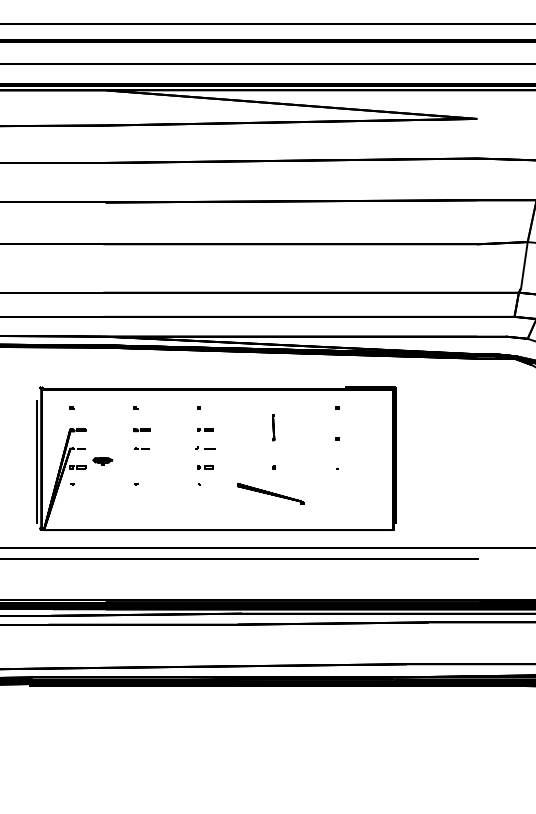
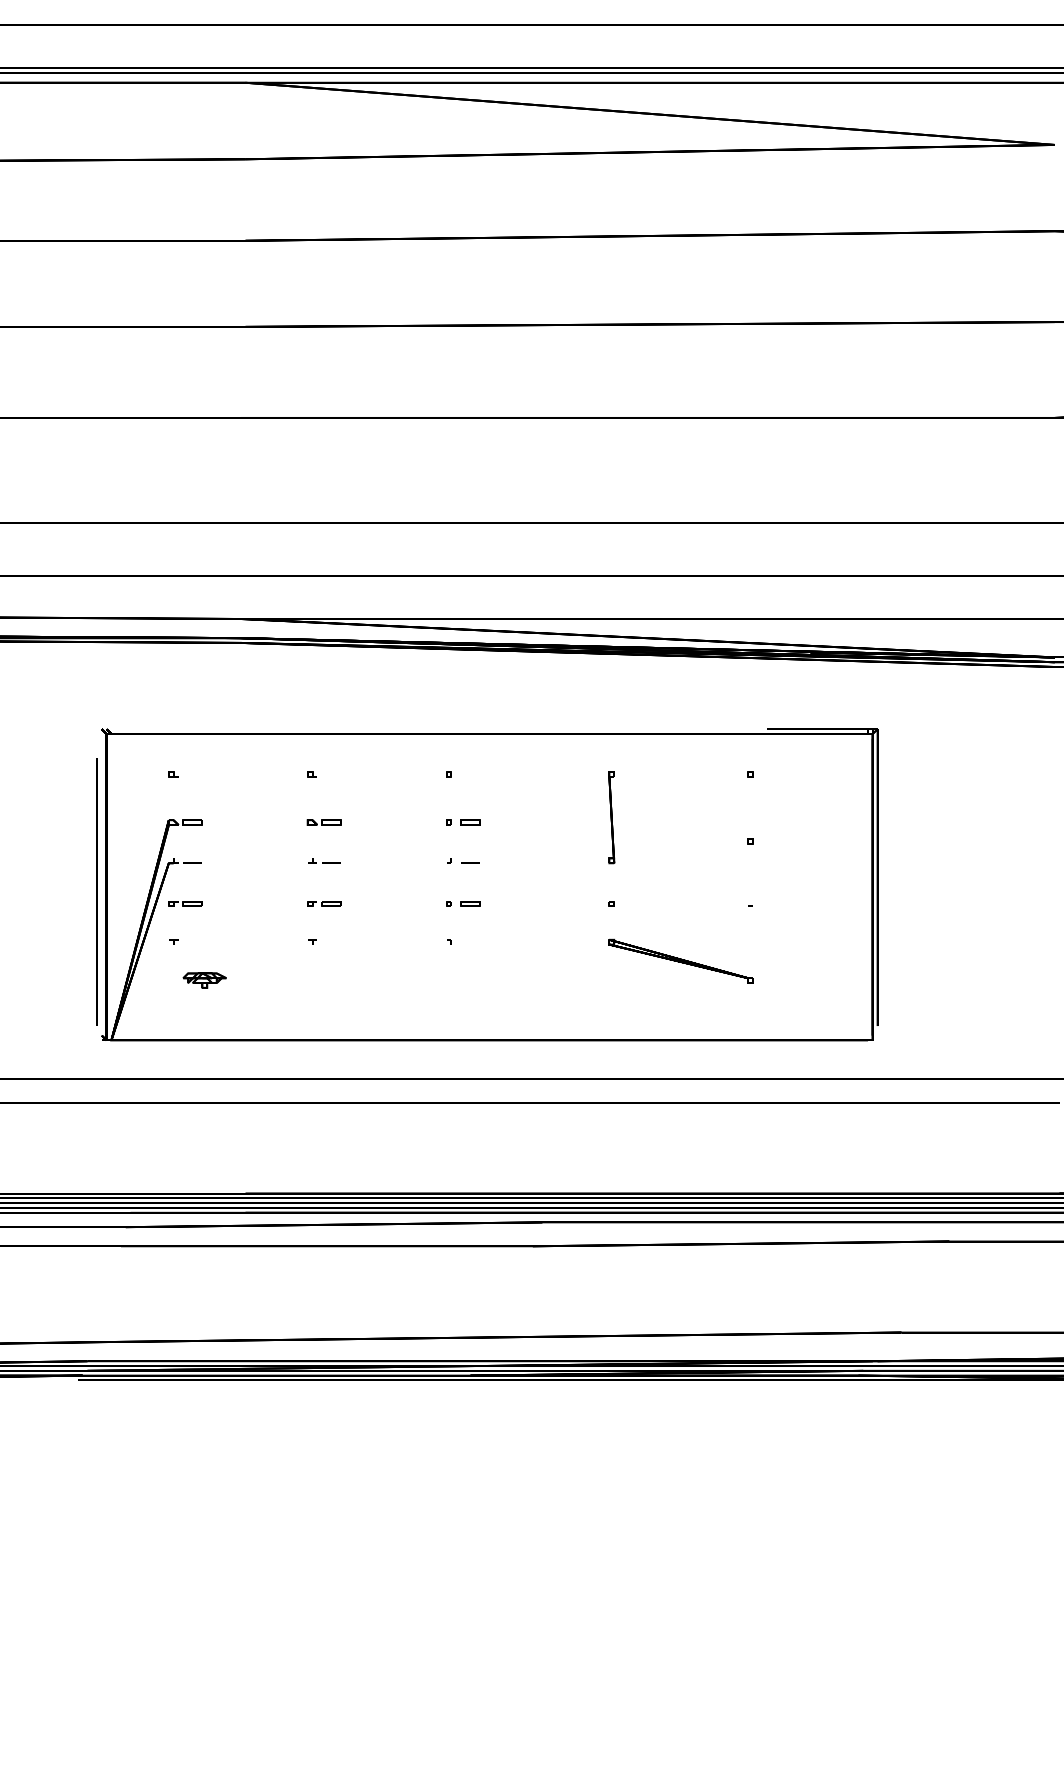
part: (273, 427) -> (611, 816), size x1.67
part: (205, 448) -> (463, 862), size x0.71
part: (102, 461) -> (203, 980), moved
part: (141, 467) -> (323, 904), added
part: (270, 493) -> (680, 960), moved

